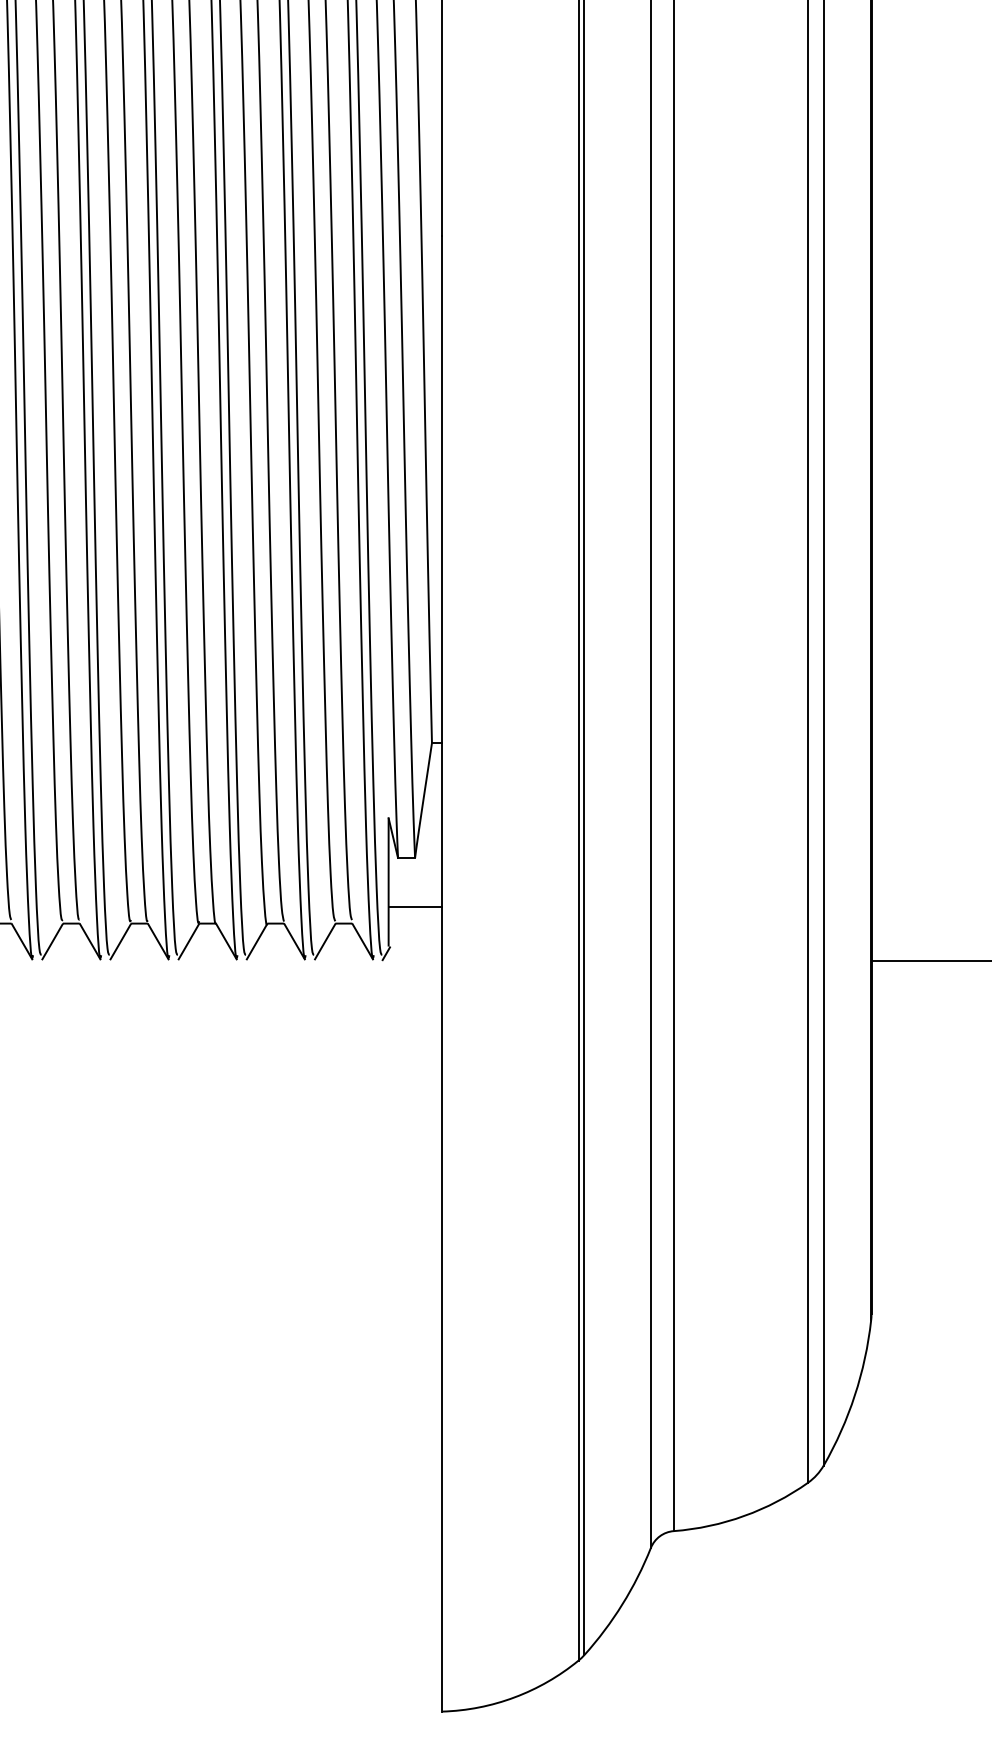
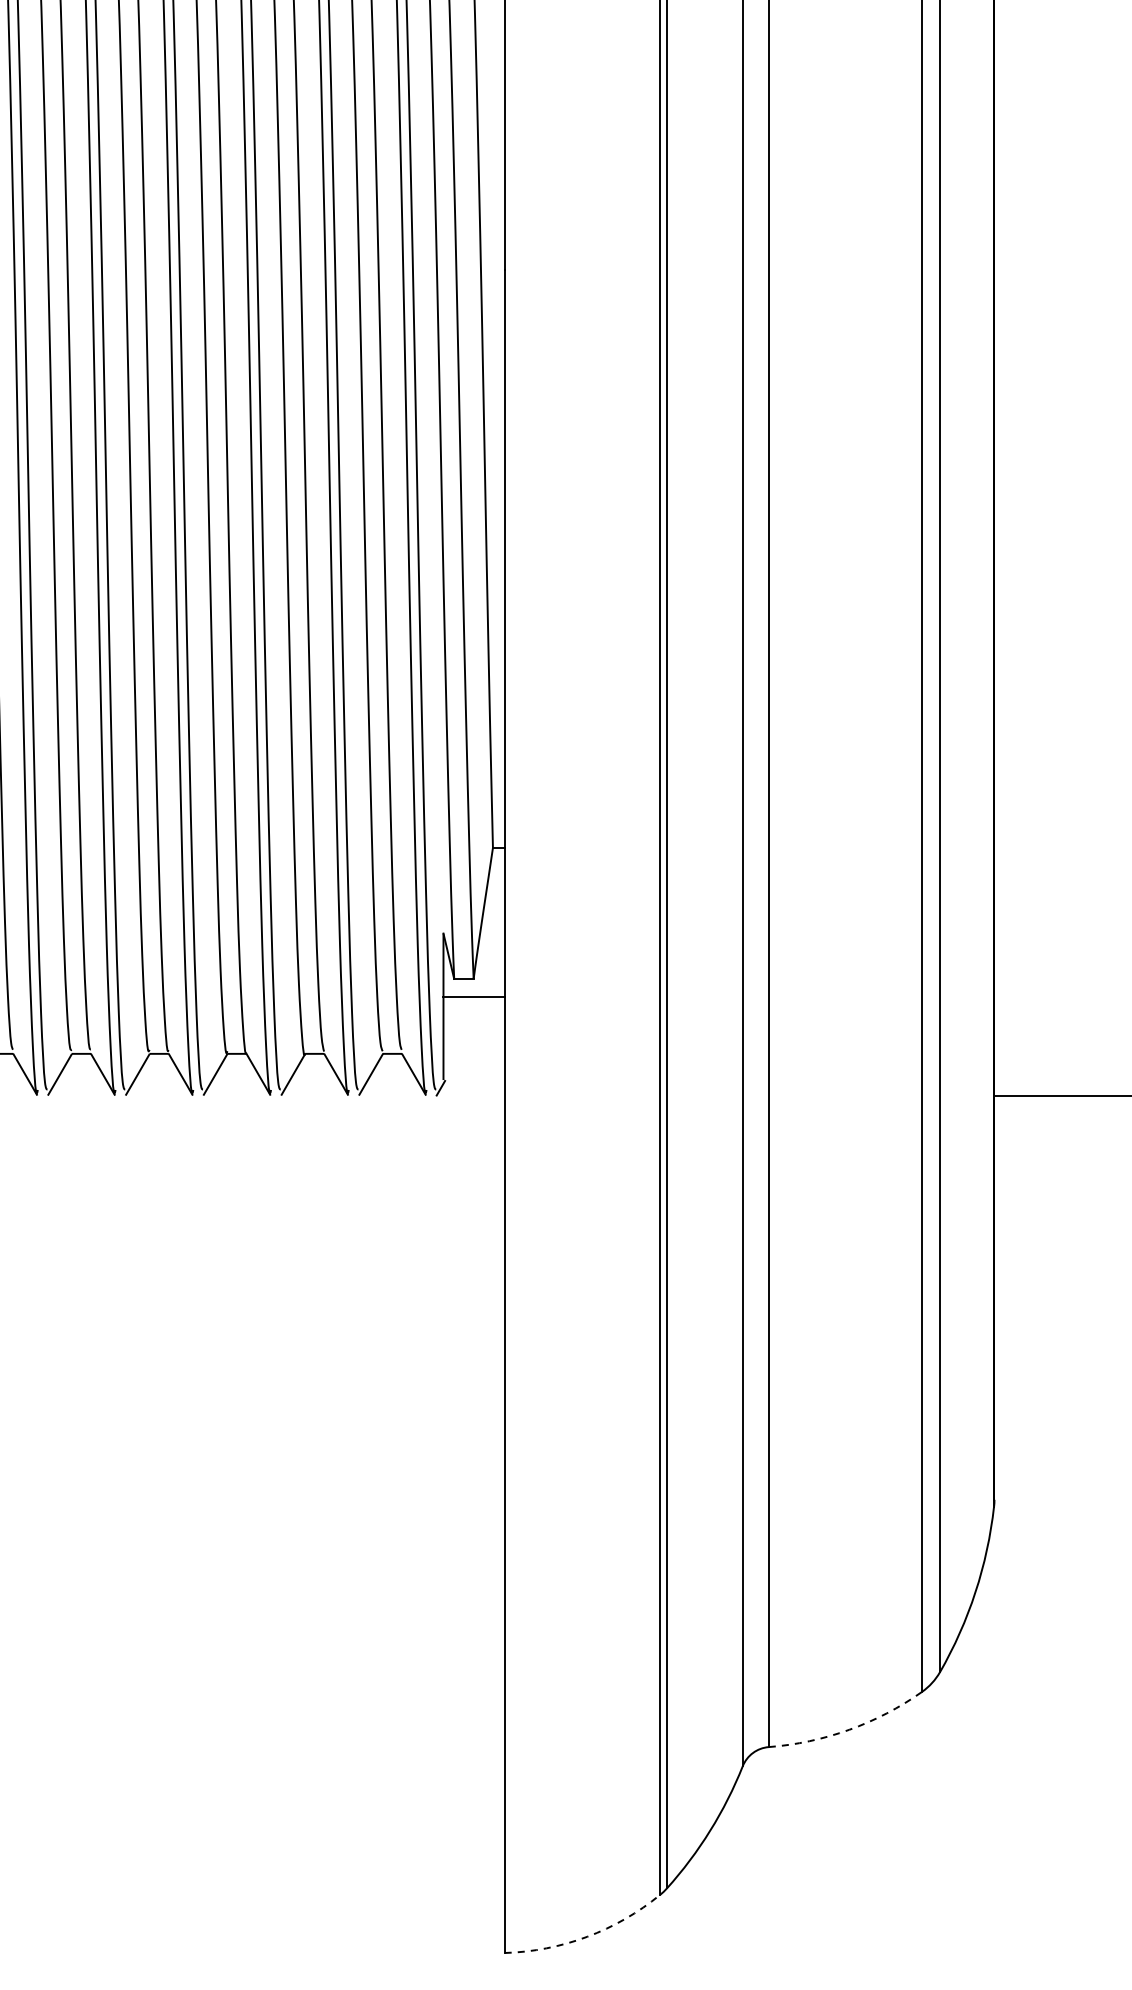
line: (414, 906) -> (473, 996), moved
arc: (744, 1515) -> (849, 1729), solid -> dashed
arc: (514, 1697) -> (587, 1936), solid -> dashed

